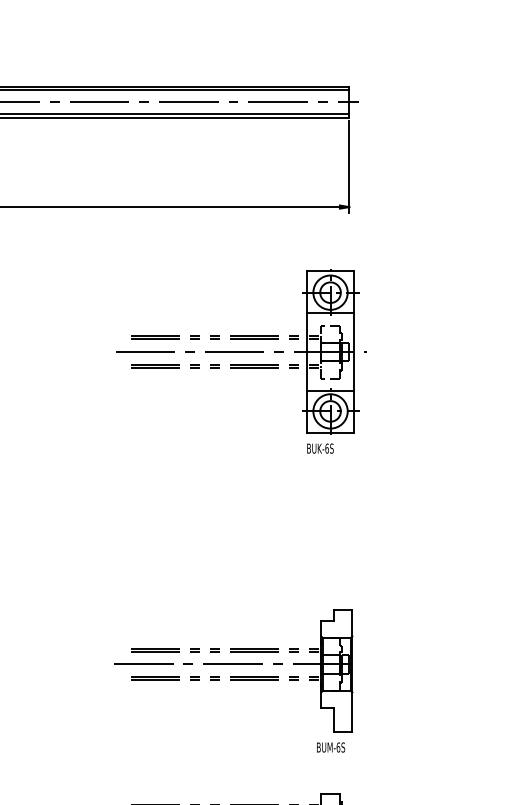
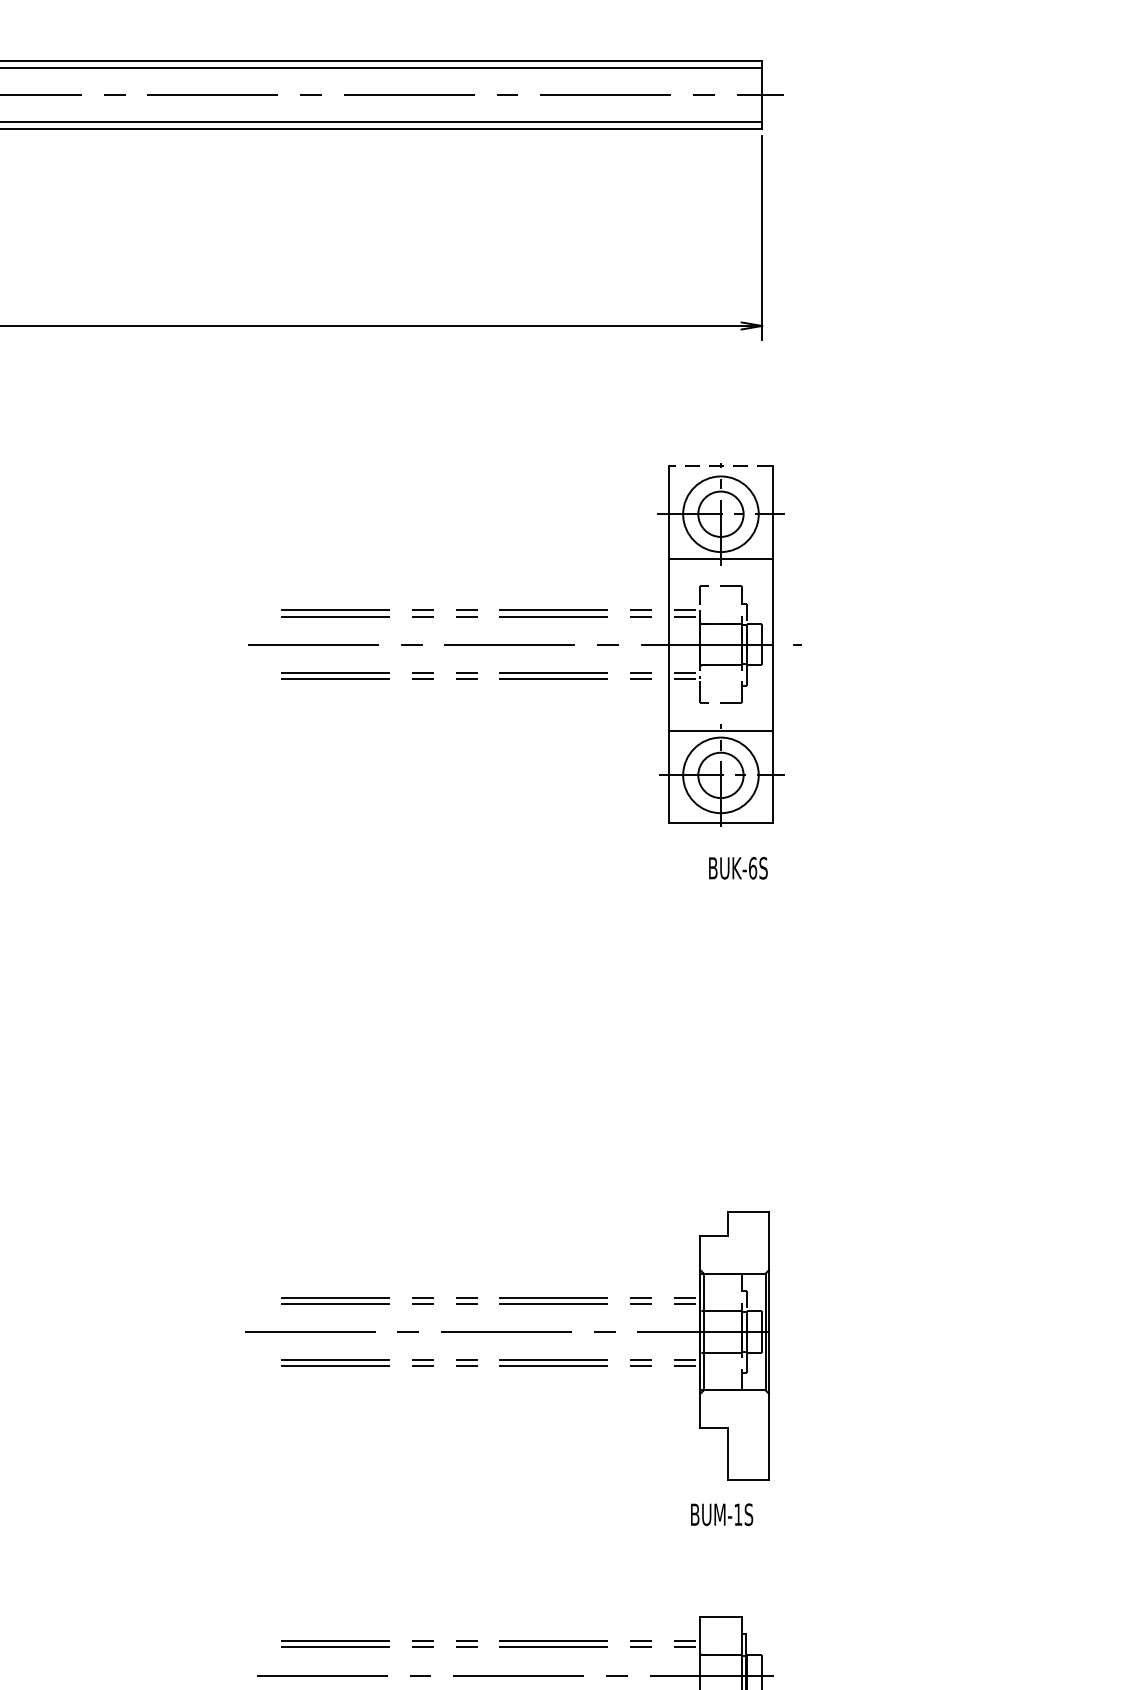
line: (330, 270) -> (720, 465), solid -> dashed
text: (320, 448) -> (738, 867), moved
text: (338, 747) -> (738, 1514), BUM-6S -> BUM-1S

